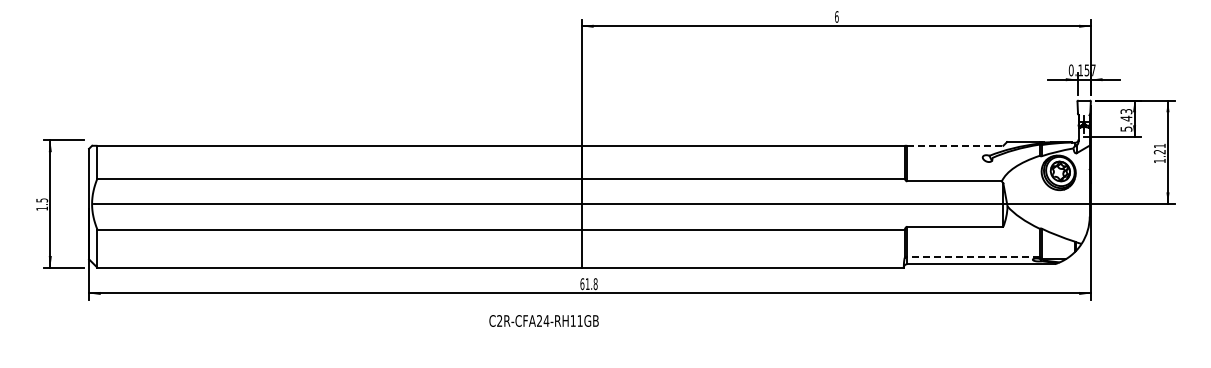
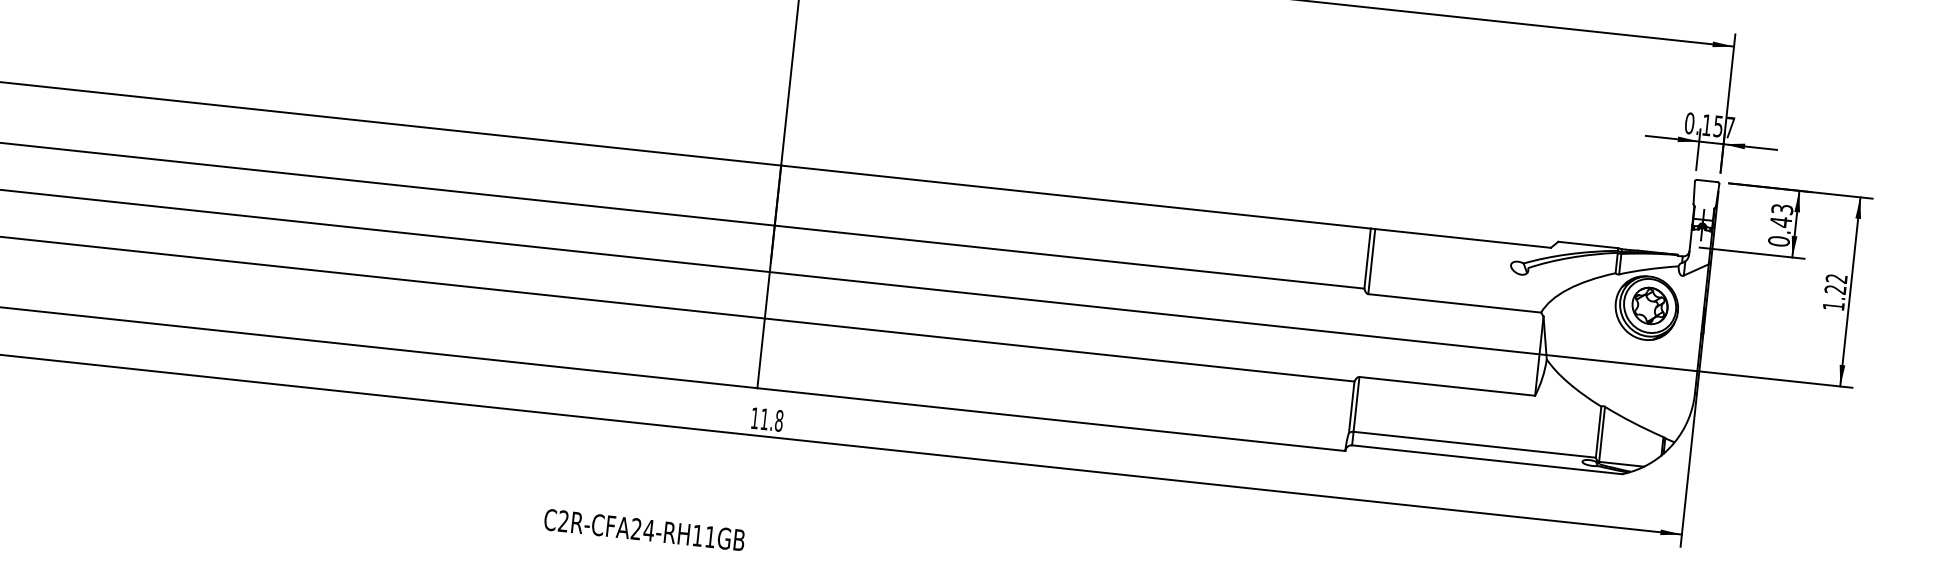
text: (1126, 128) -> (1779, 240), 5.43 -> 0.43
line: (955, 145) -> (1463, 237), dashed -> solid
text: (1159, 146) -> (1835, 279), 1.21 -> 1.22
line: (973, 256) -> (1474, 444), dashed -> solid
text: (582, 284) -> (755, 419), 61.8 -> 11.8
text: (543, 320) -> (643, 529), moved

